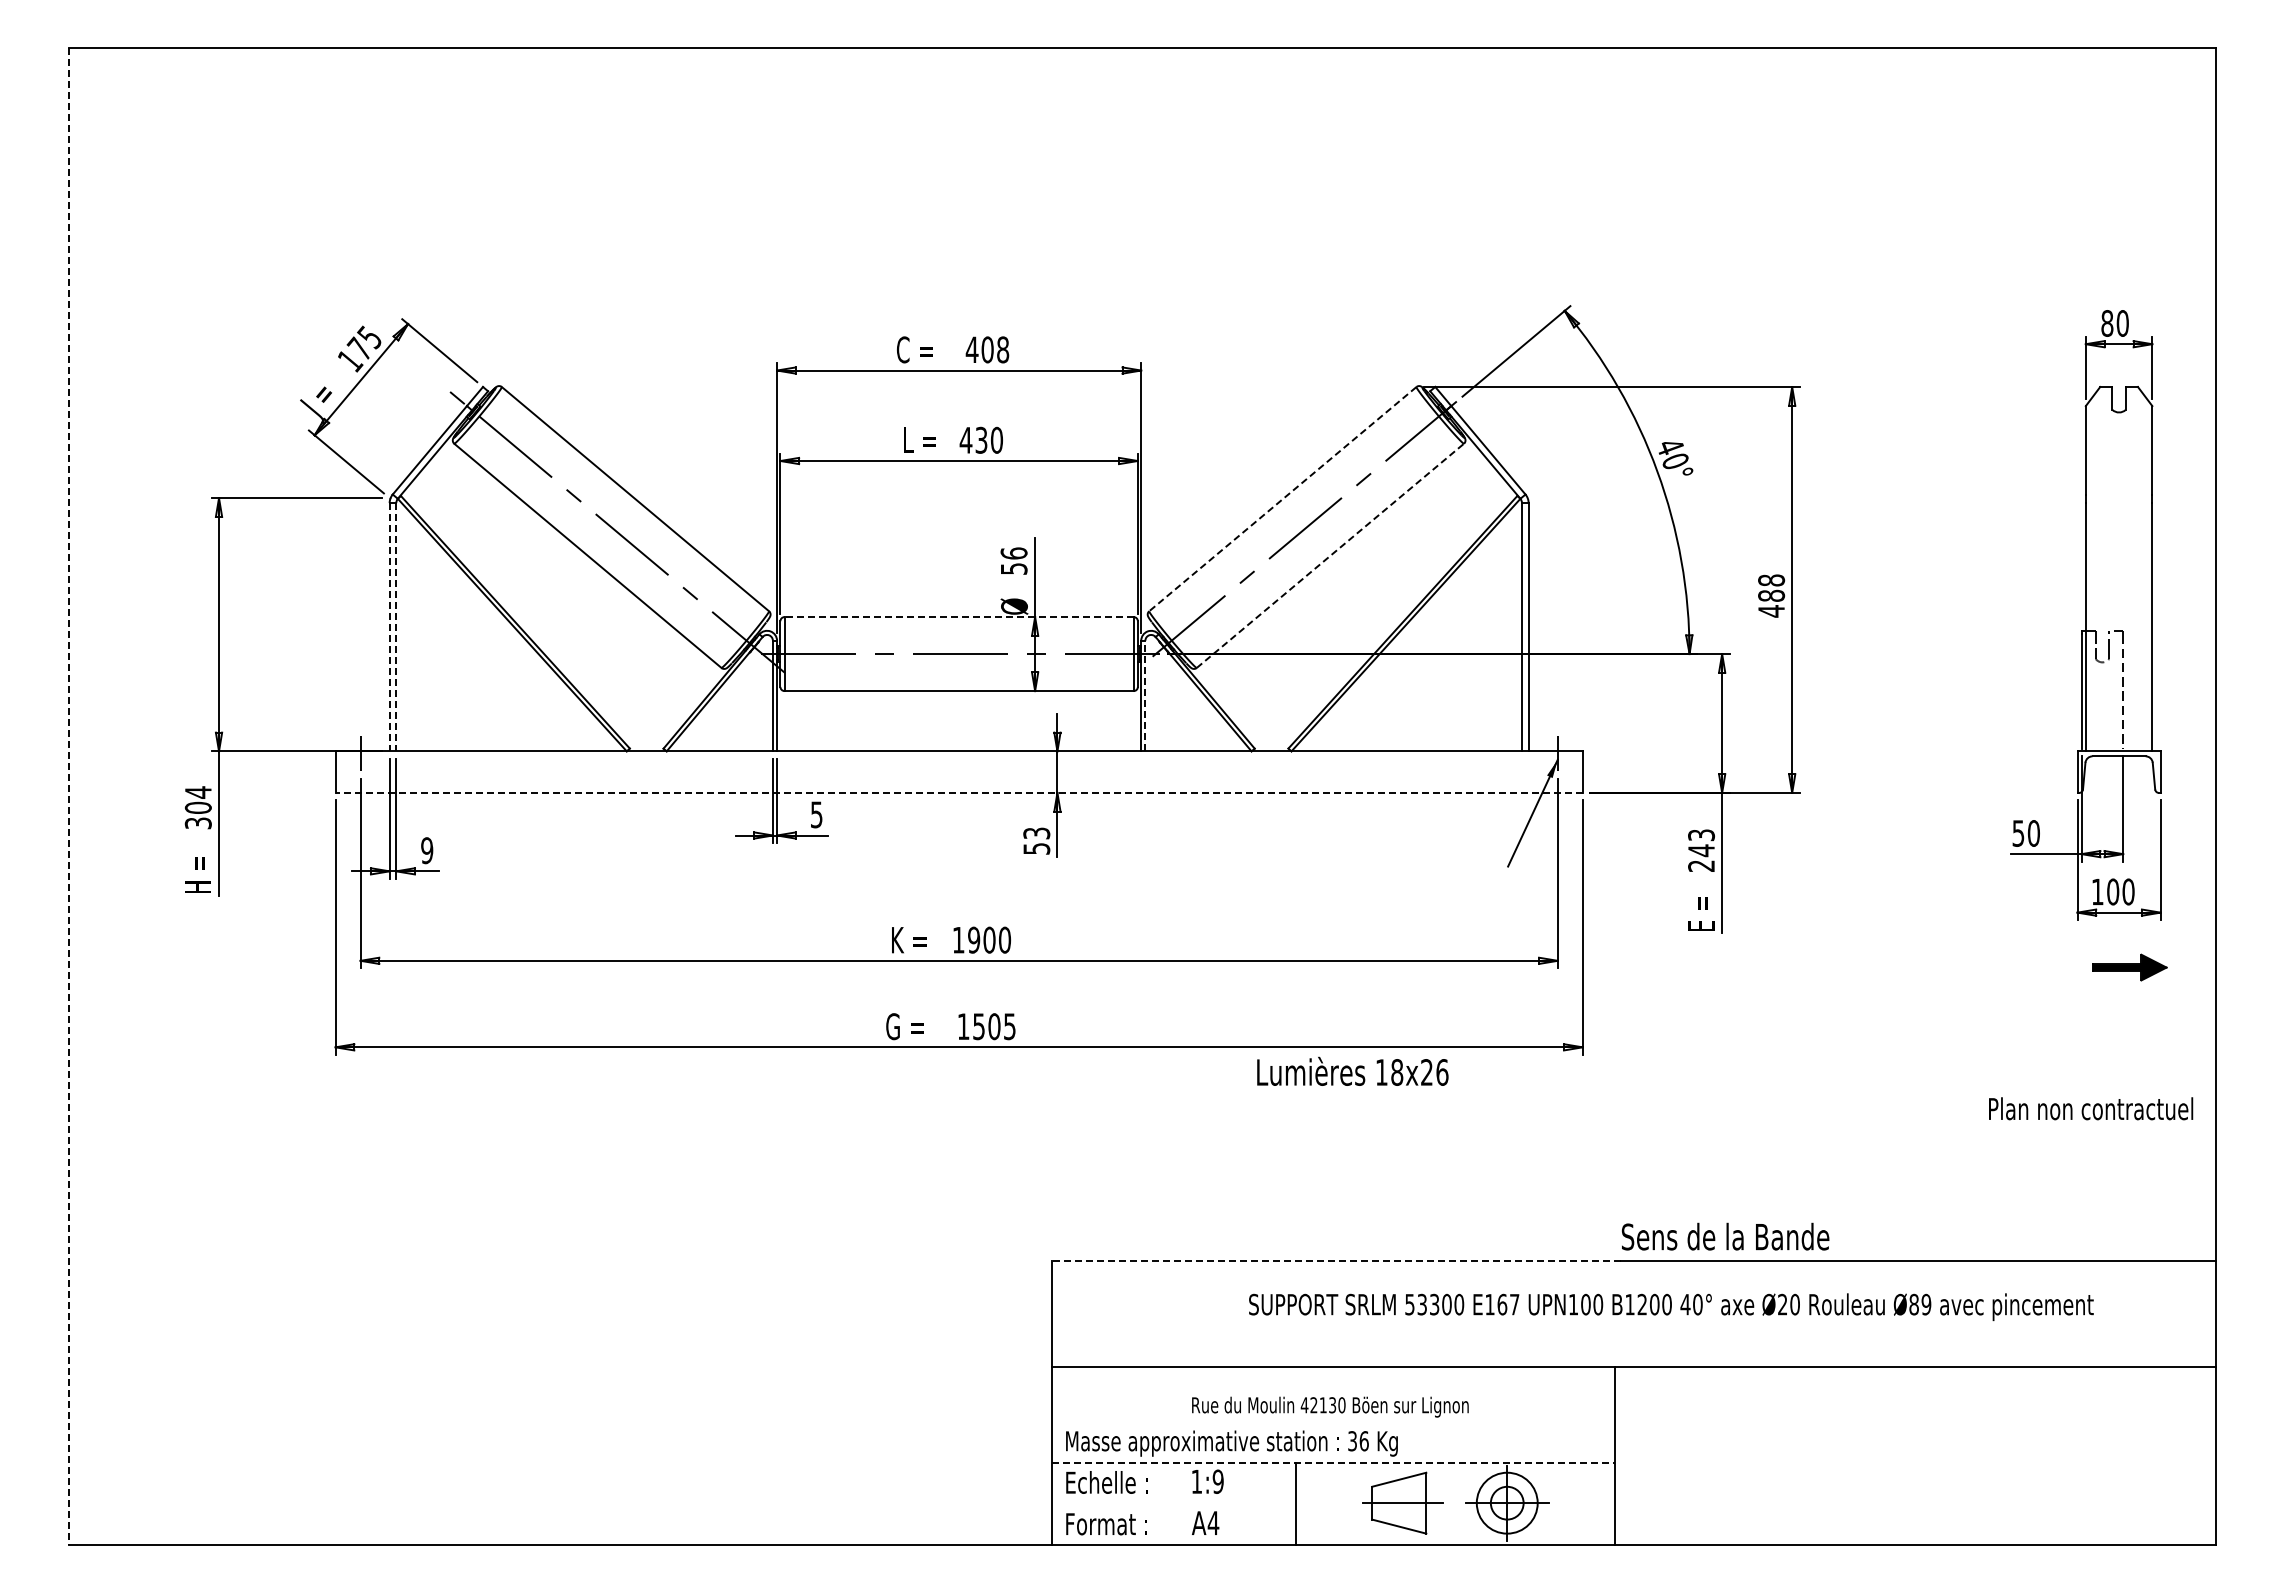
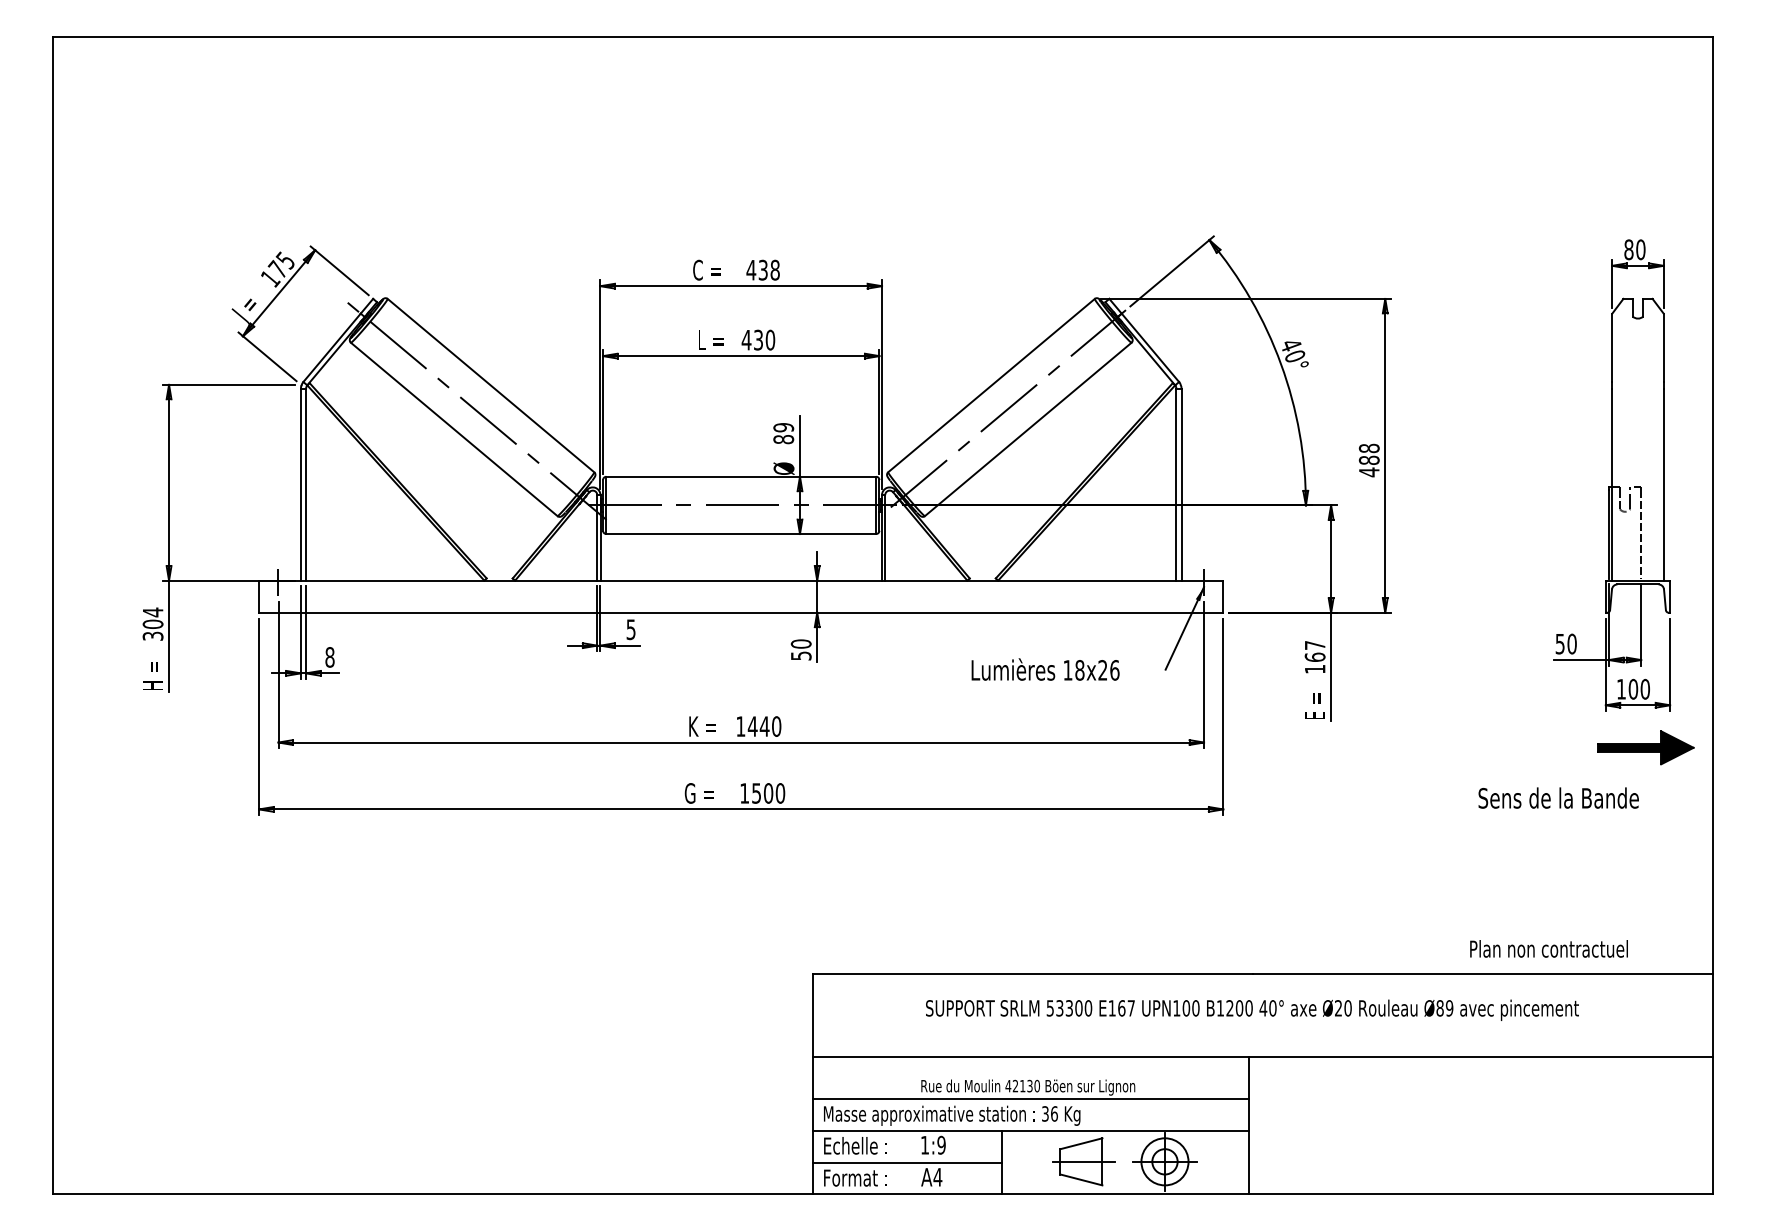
text: (987, 349) -> (763, 269), 408 -> 438
line: (1282, 499) -> (991, 385), dashed -> solid
line: (1330, 555) -> (1028, 429), dashed -> solid
text: (1013, 560) -> (783, 433), 56 -> 89
line: (959, 617) -> (741, 477), dashed -> solid
line: (389, 627) -> (300, 484), dashed -> solid
line: (396, 627) -> (306, 484), dashed -> solid
line: (1145, 695) -> (885, 537), dashed -> solid
line: (959, 792) -> (741, 612), dashed -> solid
line: (69, 796) -> (53, 615), dashed -> solid
text: (1036, 833) -> (801, 644), 53 -> 50
text: (427, 850) -> (330, 657), 9 -> 8
text: (1701, 850) -> (1315, 657), 243 -> 167
text: (981, 939) -> (758, 726), 1900 -> 1440
part: (2129, 967) -> (1646, 747), size x1.67
text: (1009, 1026) -> (780, 793), 1505 -> 1500
text: (1352, 1070) -> (1045, 668), moved
text: (2091, 1108) -> (1549, 948), moved
text: (1725, 1236) -> (1558, 797), moved
line: (1336, 1260) -> (1032, 974), dashed -> solid
text: (1671, 1307) -> (1252, 1010), moved
line: (1333, 1421) -> (1030, 1098), added
line: (1333, 1462) -> (1030, 1130), dashed -> solid
line: (1174, 1504) -> (907, 1162), added

